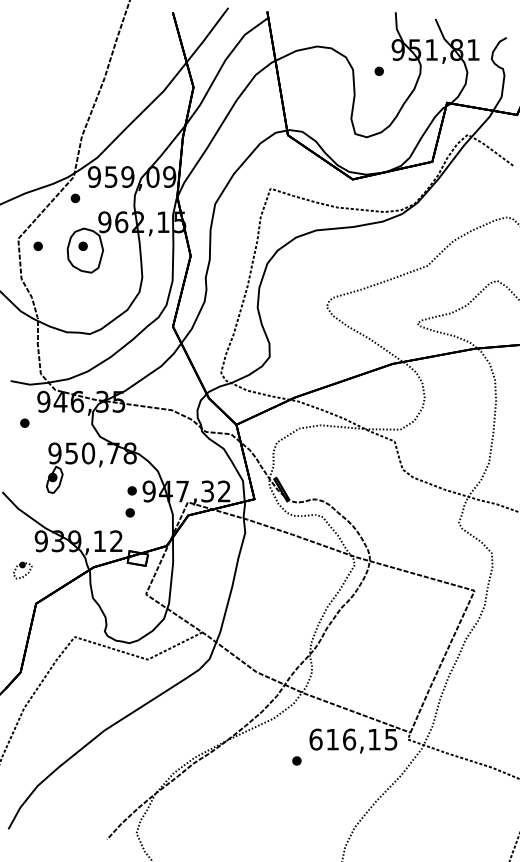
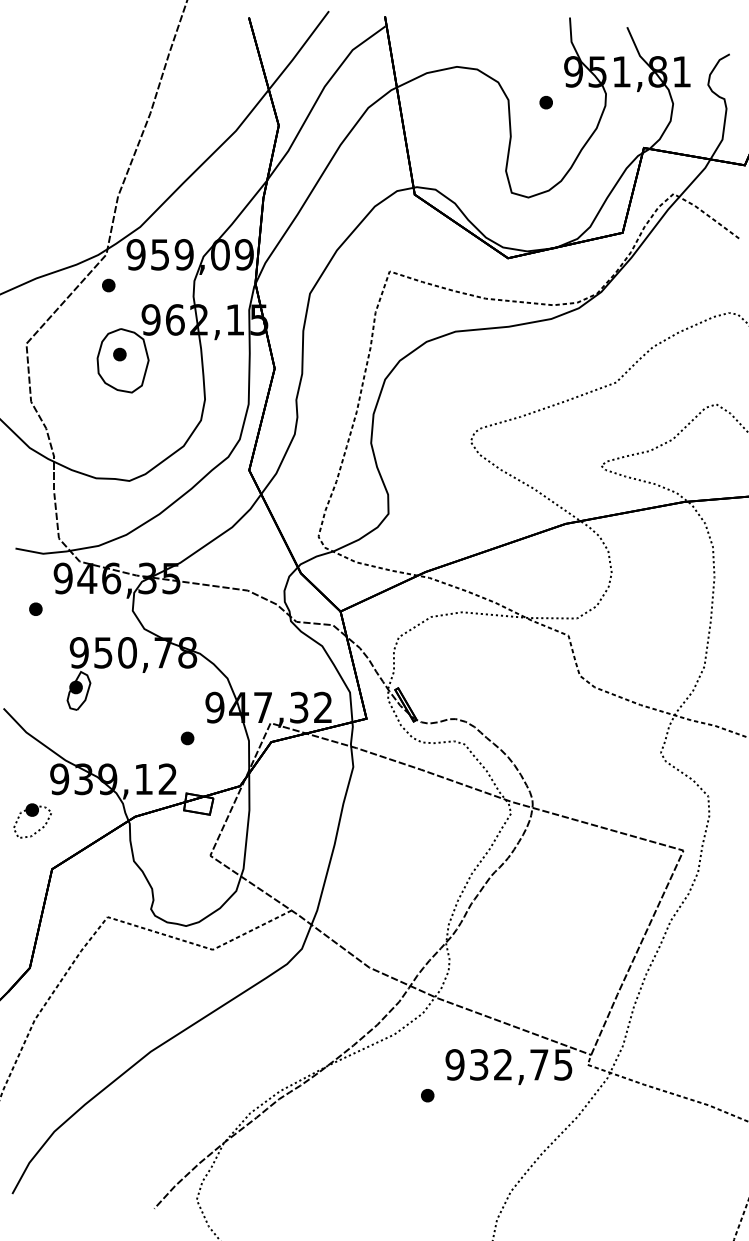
part: (37, 245) -> (54, 353), removed
part: (131, 490) -> (189, 706), removed
part: (22, 570) -> (32, 821), size x1.43
text: (344, 739) -> (496, 1064), 616,15 -> 932,75

